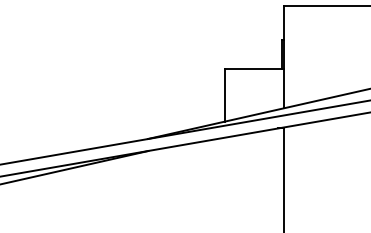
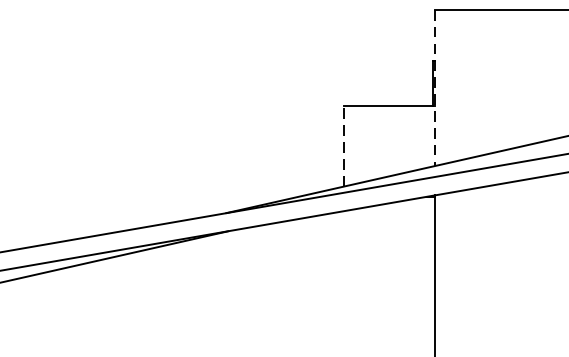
line: (283, 57) -> (434, 88), solid -> dashed
line: (224, 95) -> (344, 146), solid -> dashed

